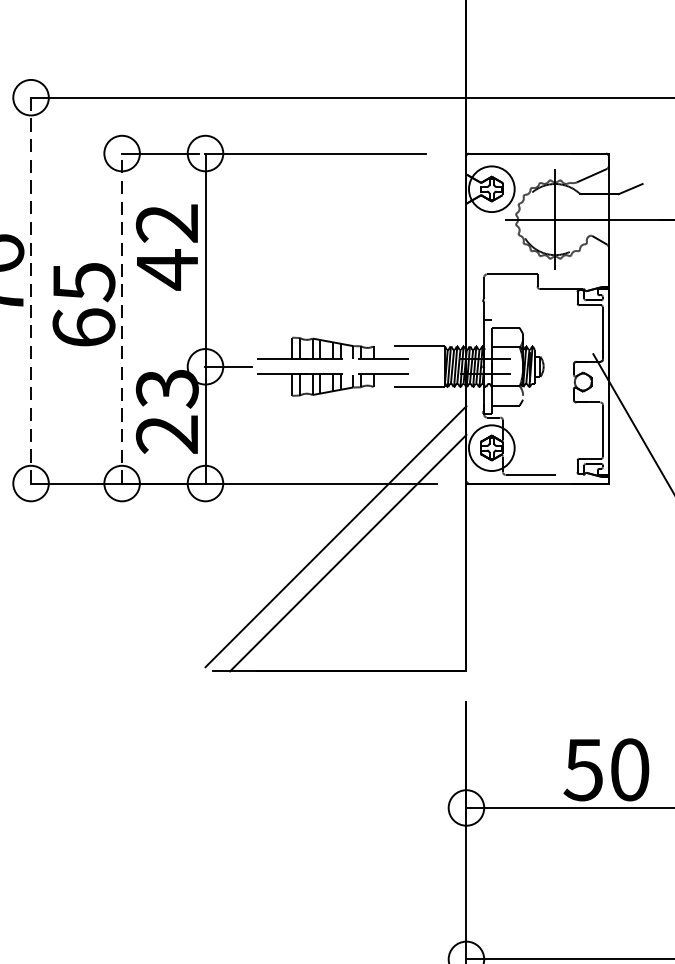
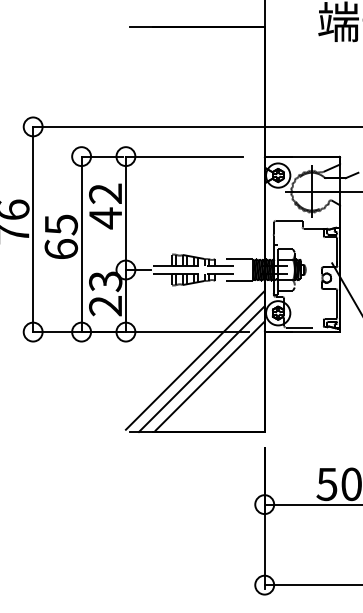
line: (31, 290) -> (33, 229), dashed -> solid
line: (121, 318) -> (81, 244), dashed -> solid
line: (362, 565) -> (209, 375), added

